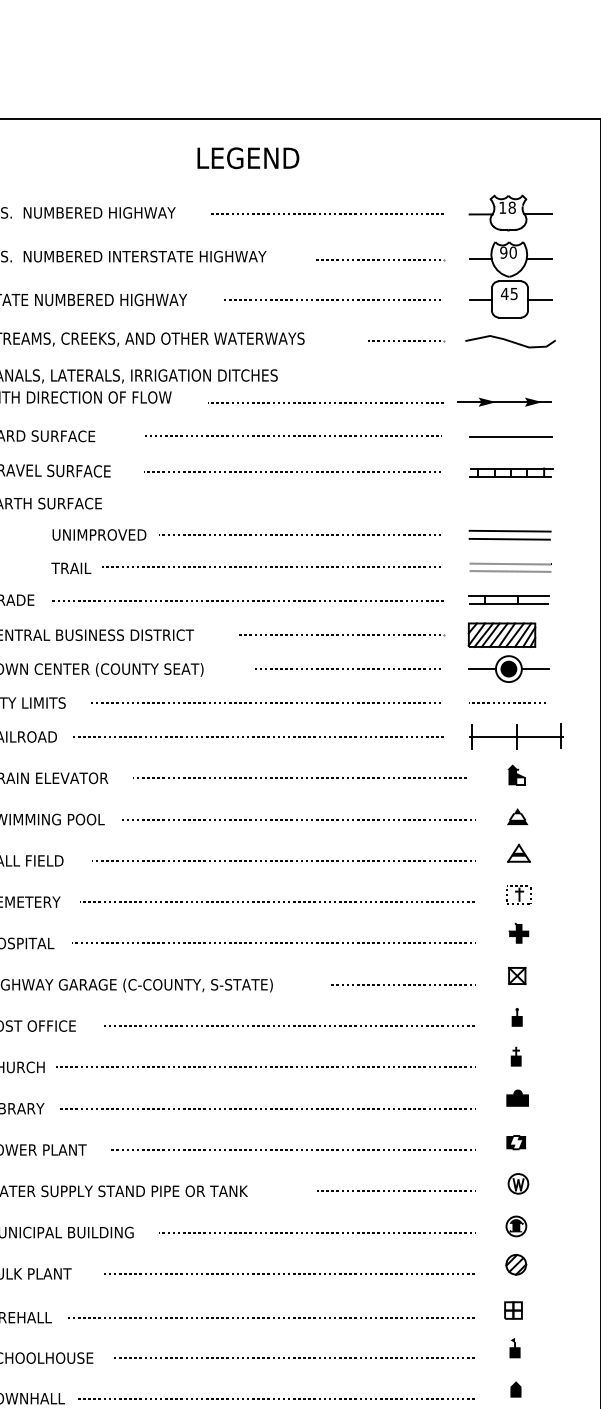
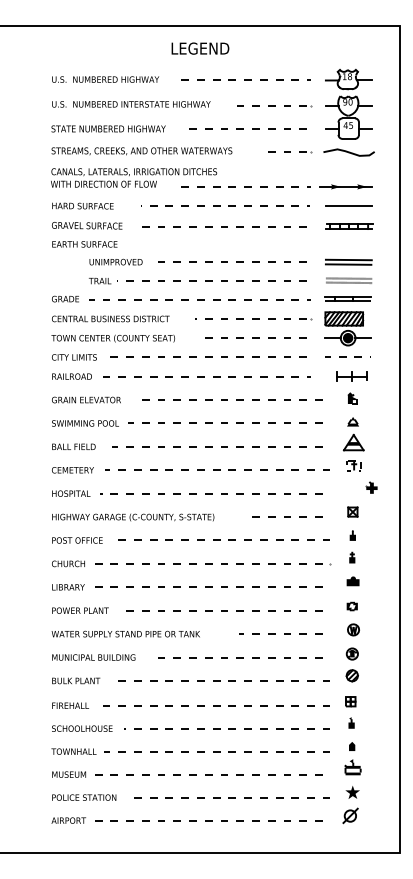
part: (514, 736) -> (351, 376), size x0.6
part: (518, 853) -> (353, 442), size x1.6
part: (518, 932) -> (371, 487), moved

